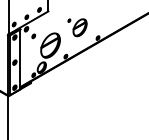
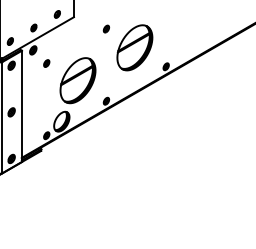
part: (77, 27) -> (128, 47), size x1.43

